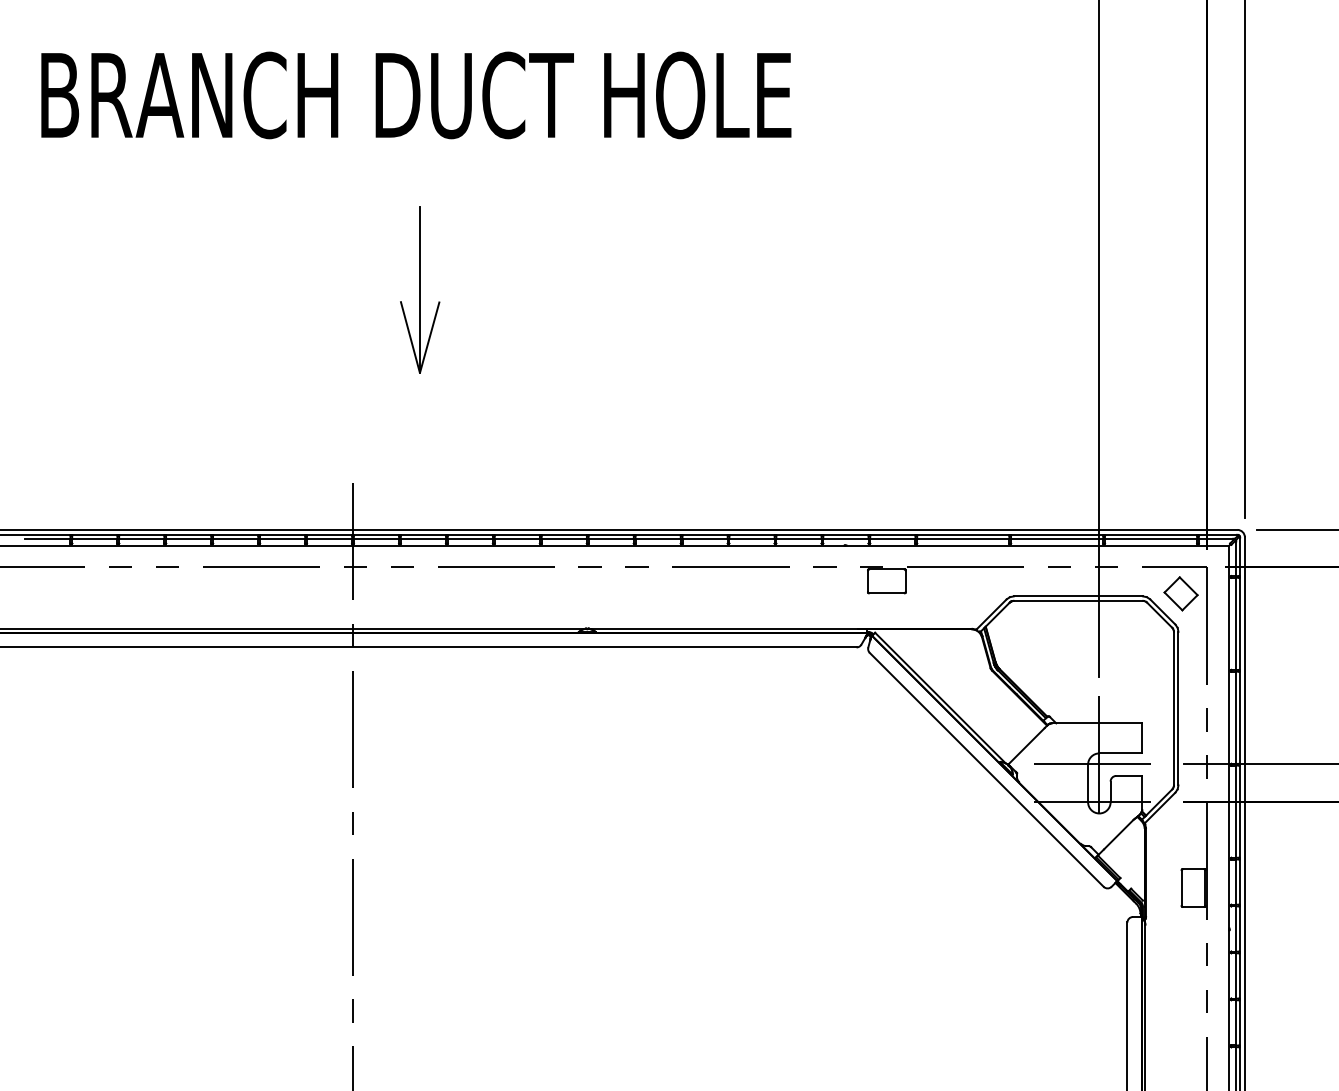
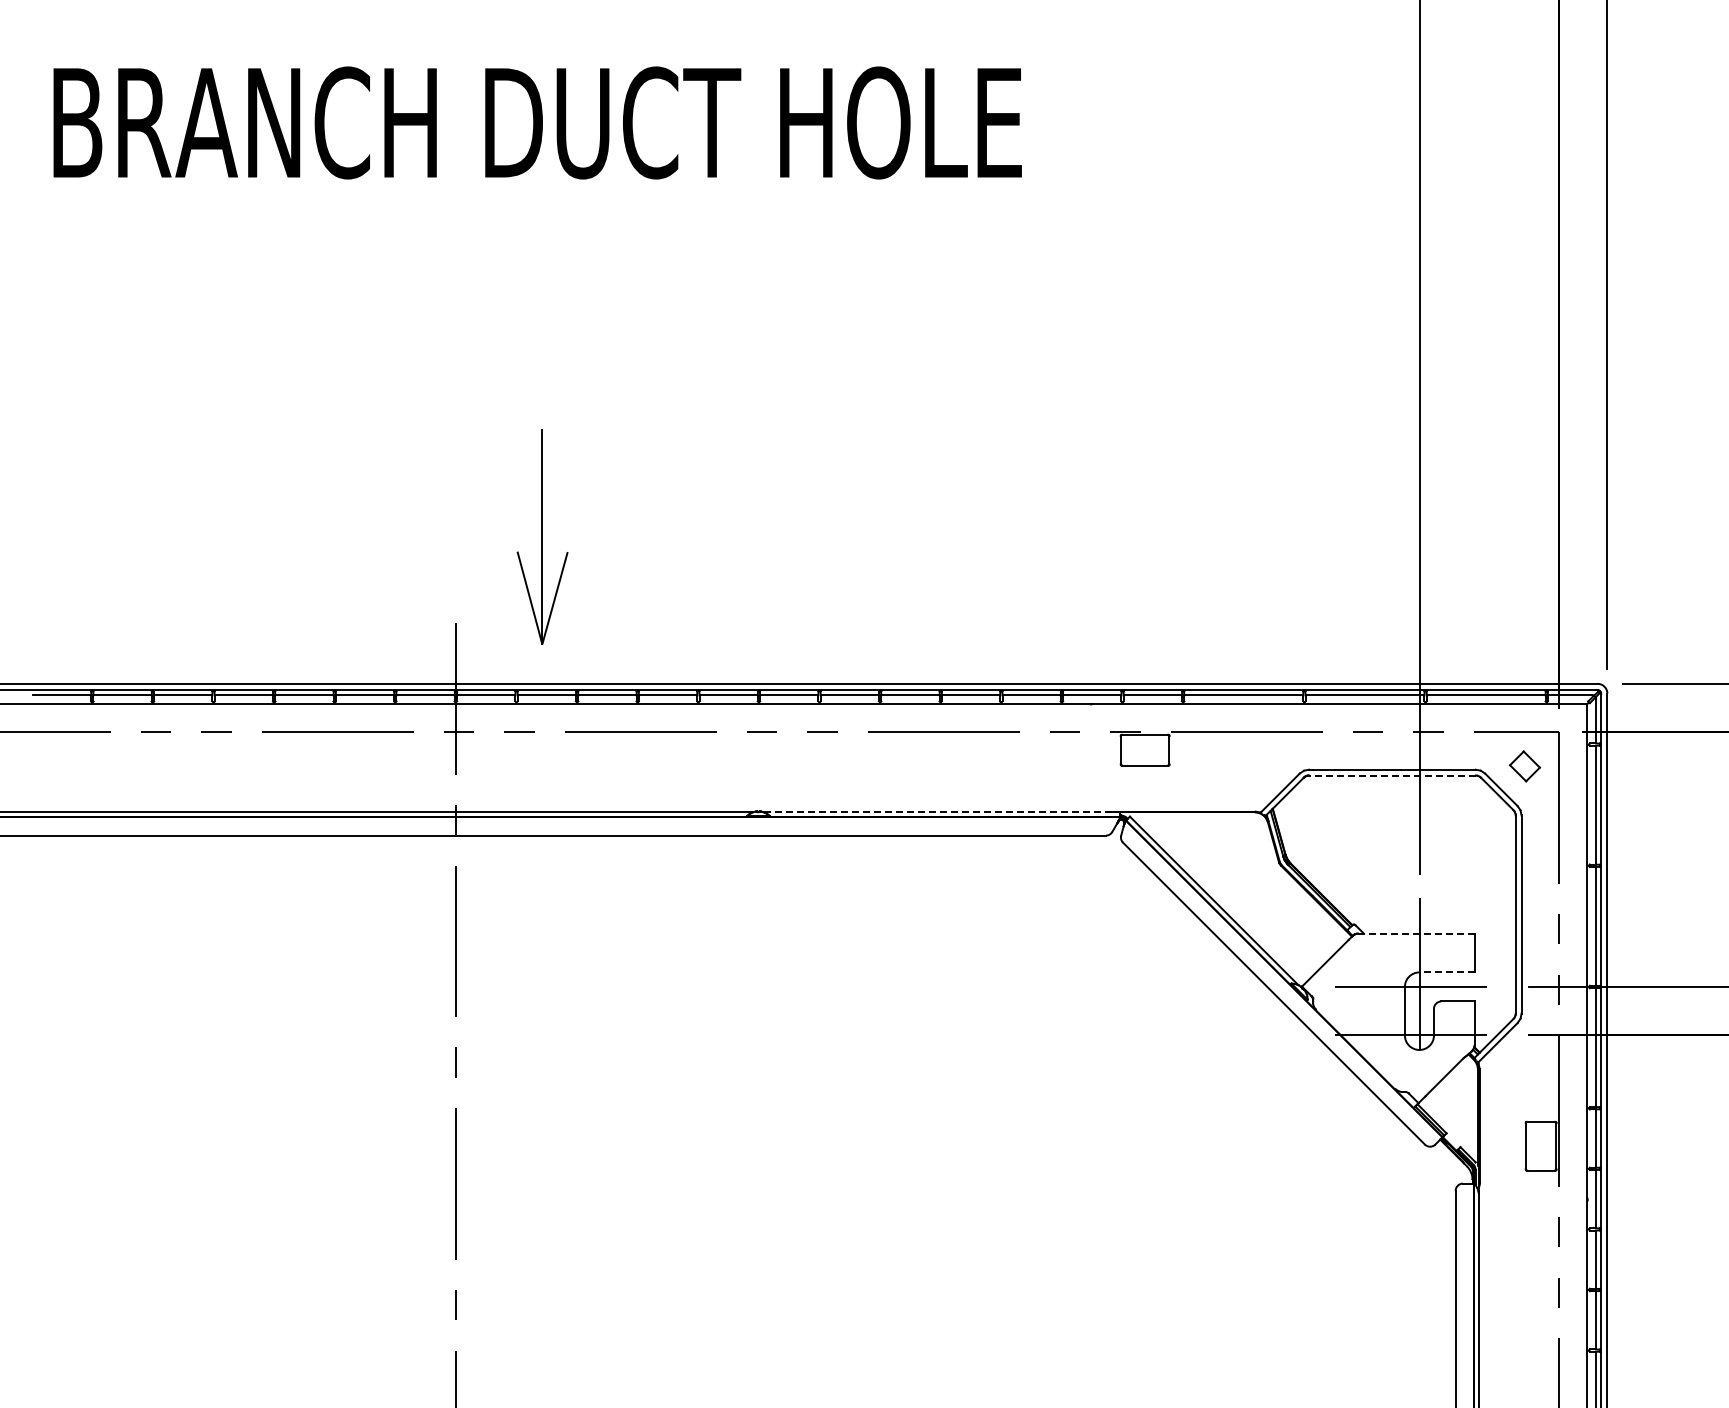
part: (420, 289) -> (542, 536), moved
part: (1180, 593) -> (1524, 766), size x0.7
line: (1078, 600) -> (1392, 775), solid -> dashed
line: (730, 629) -> (943, 812), solid -> dashed
line: (1096, 723) -> (1415, 933), solid -> dashed
line: (1121, 753) -> (1447, 972), solid -> dashed

